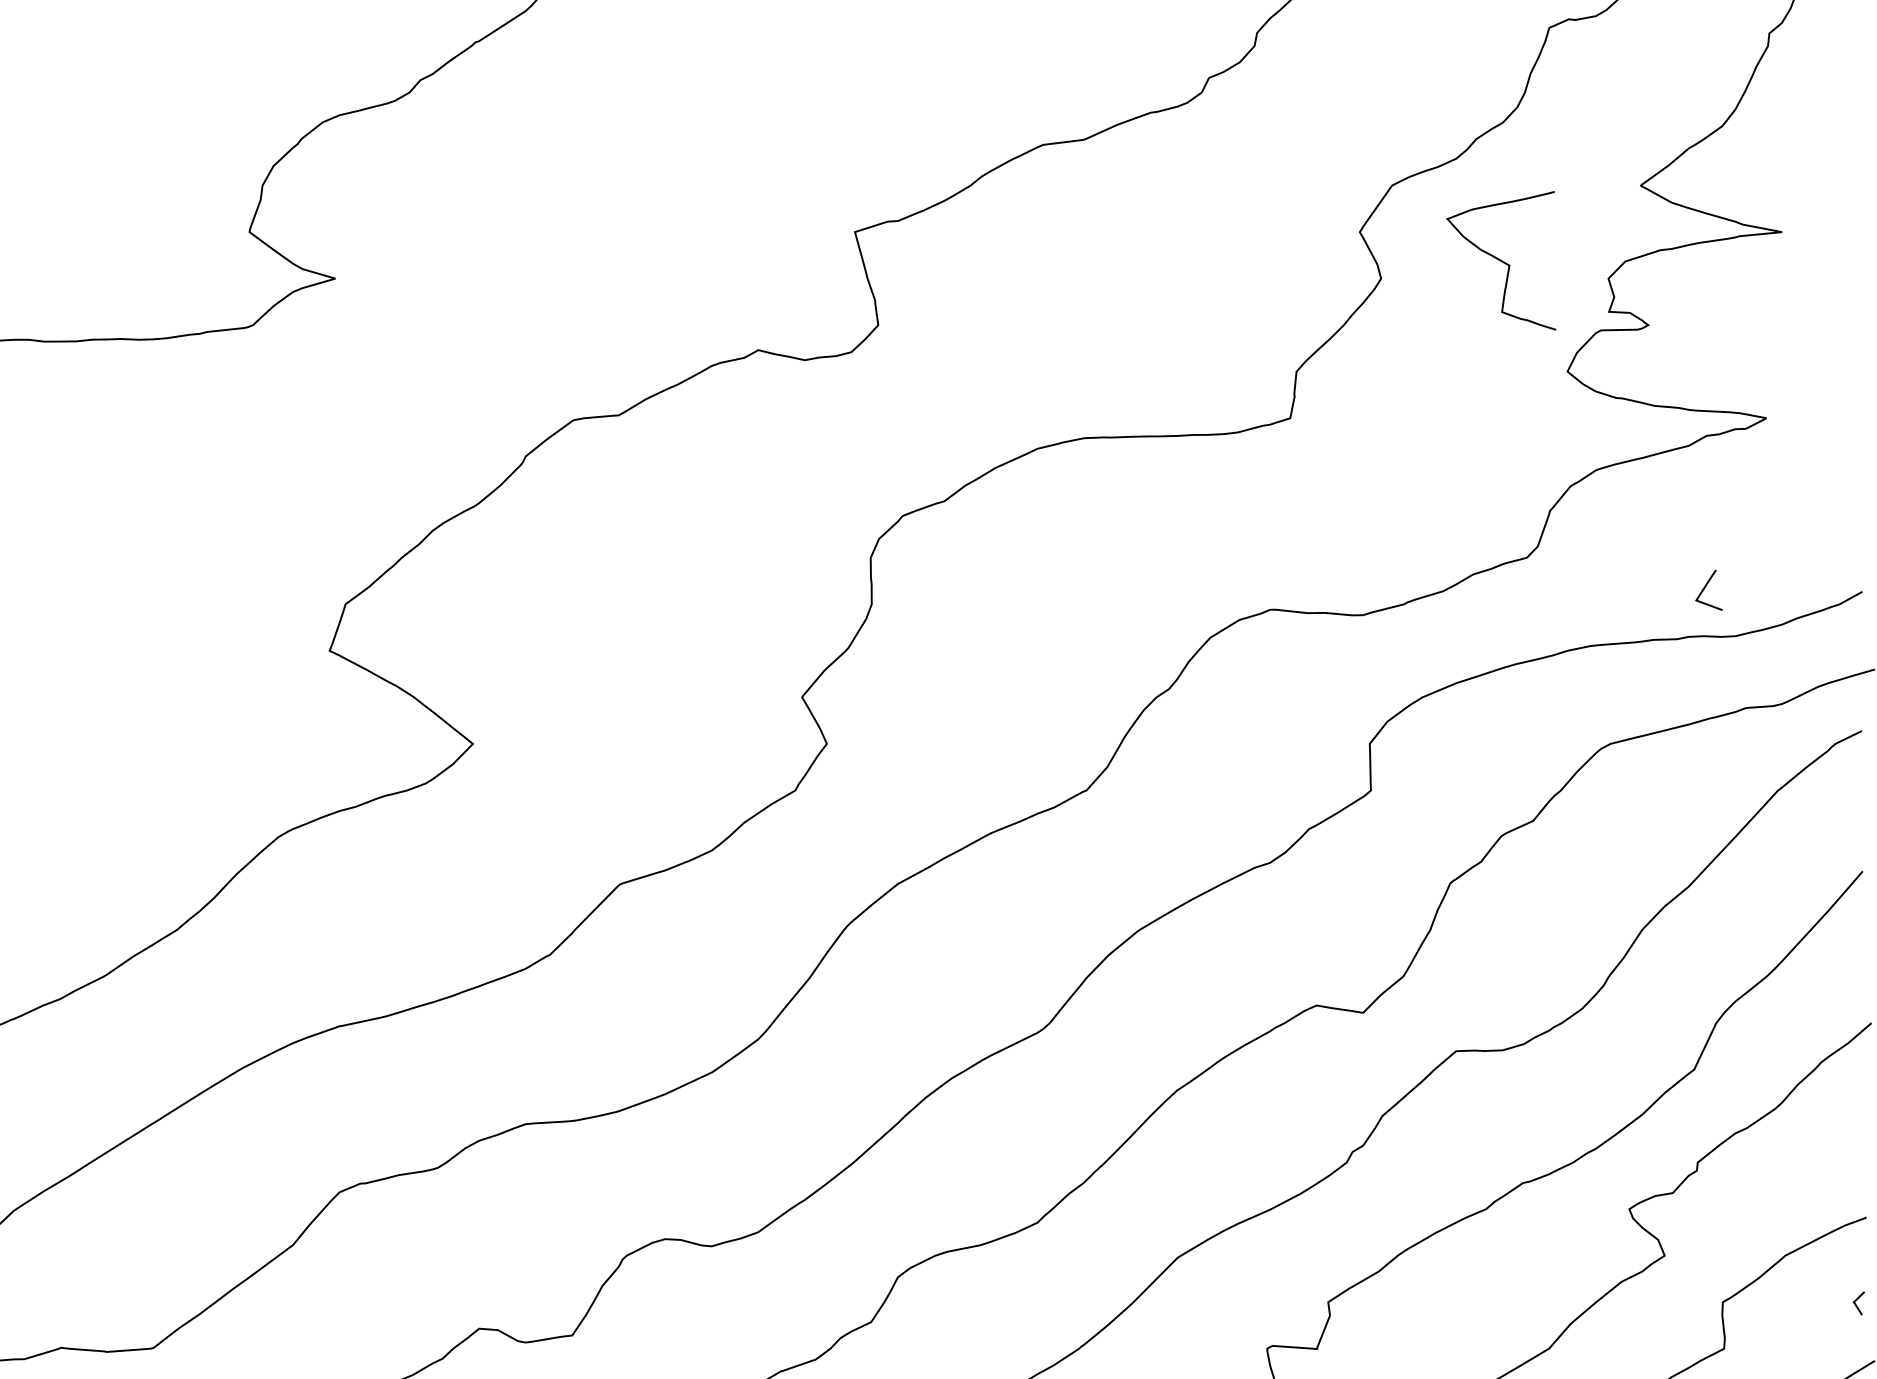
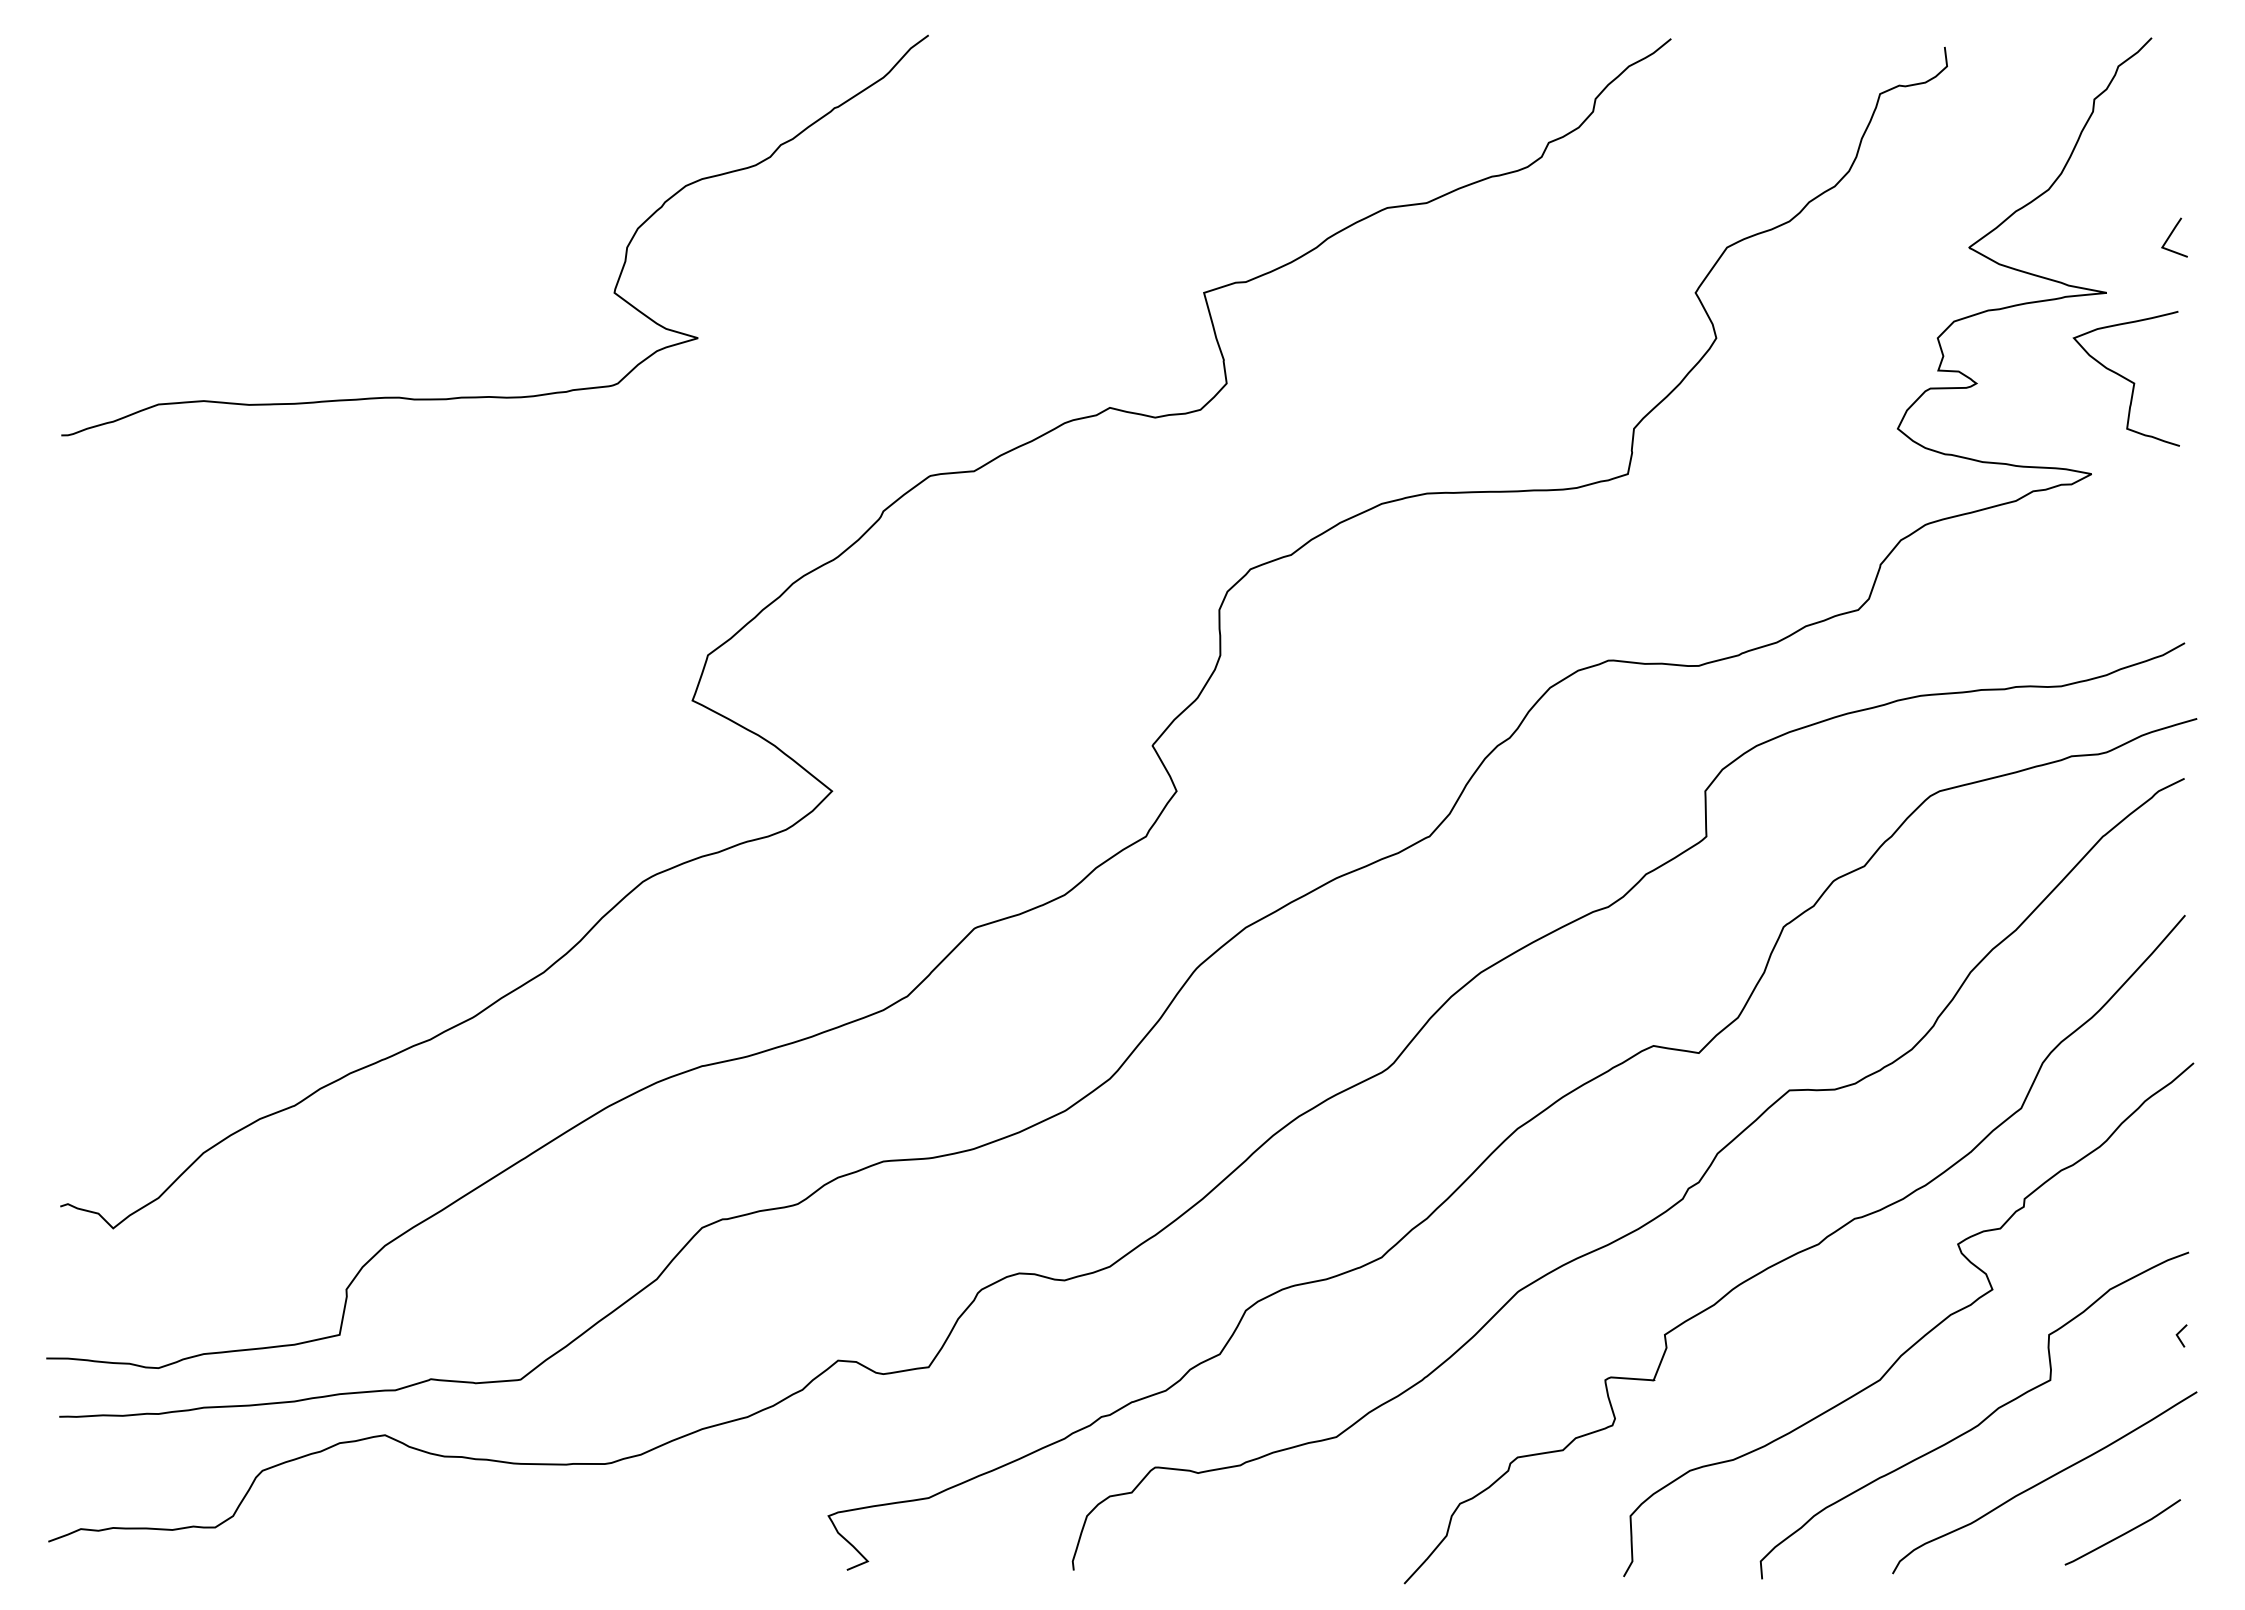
curve: (1500, 260) -> (2125, 378), moved
line: (1705, 588) -> (2171, 235), moved

